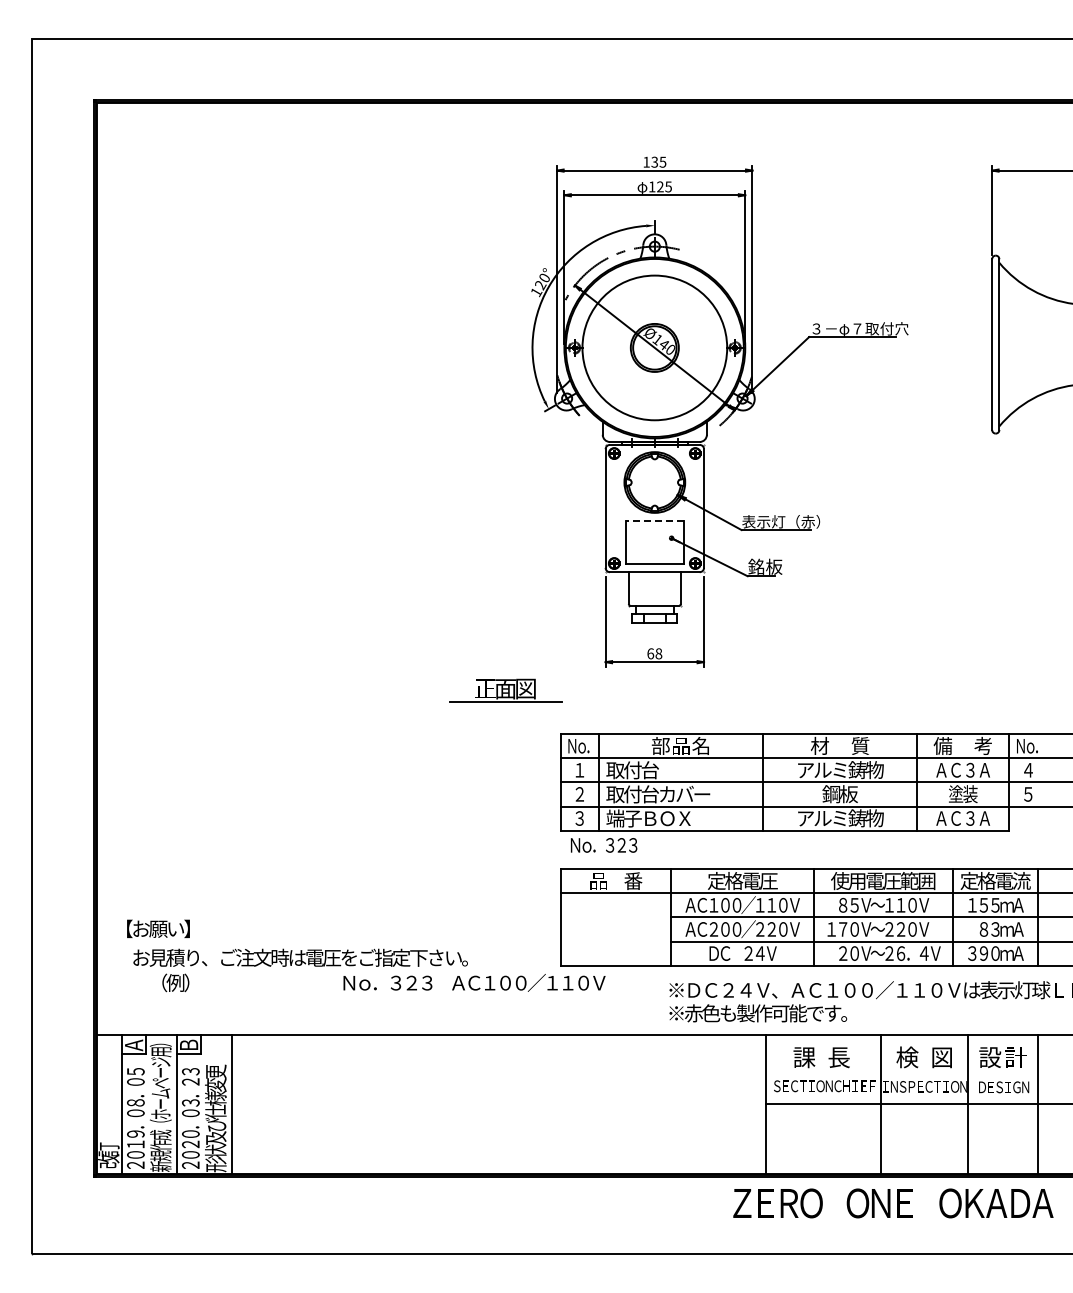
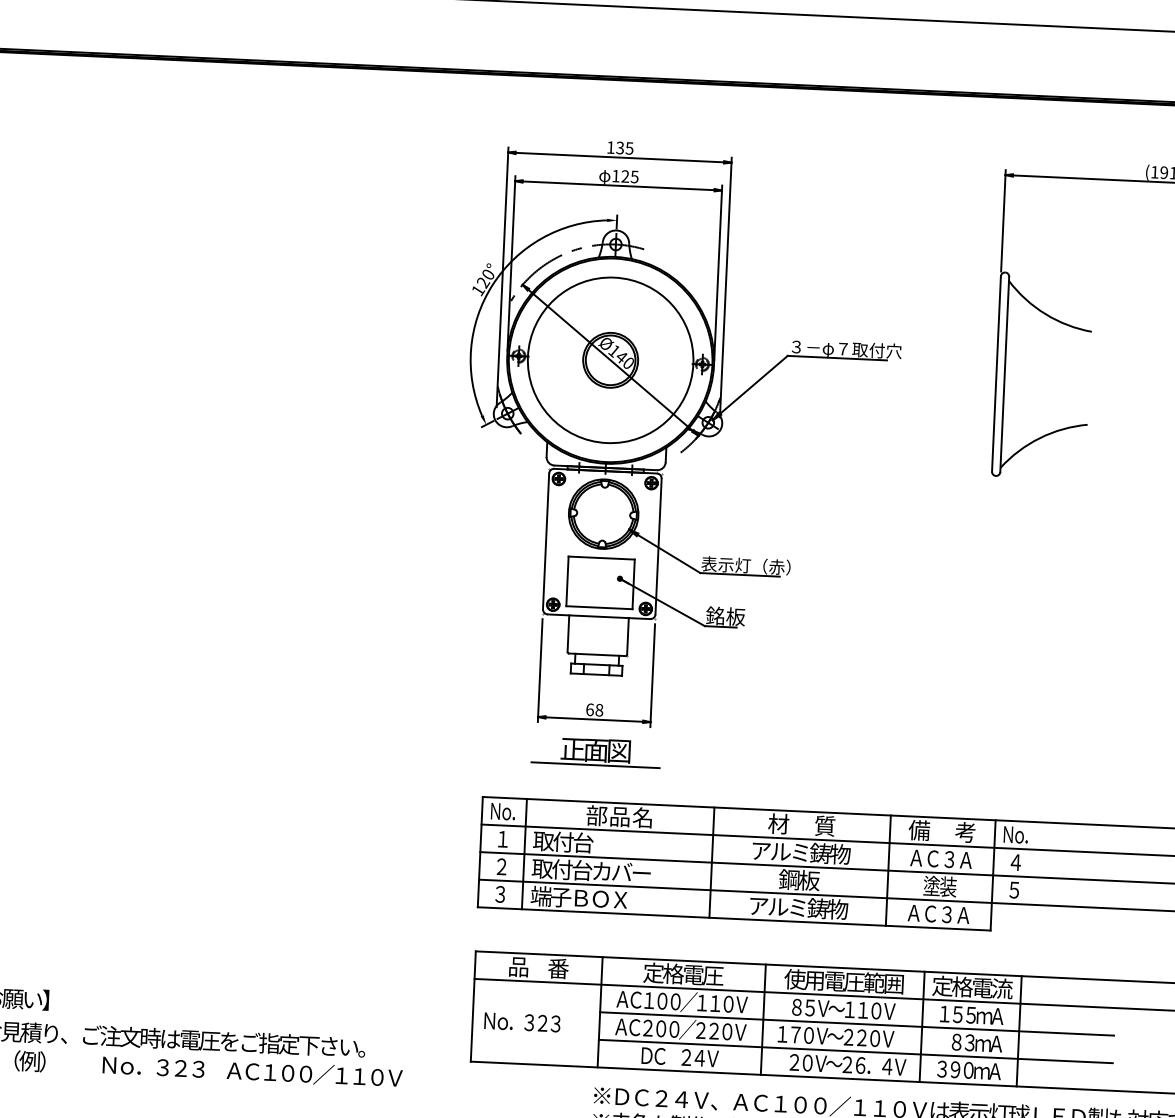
line: (654, 520) -> (601, 557), dashed -> solid
part: (505, 690) -> (595, 752), moved
text: (604, 845) -> (522, 1022), moved
text: (474, 982) -> (252, 1071), moved

